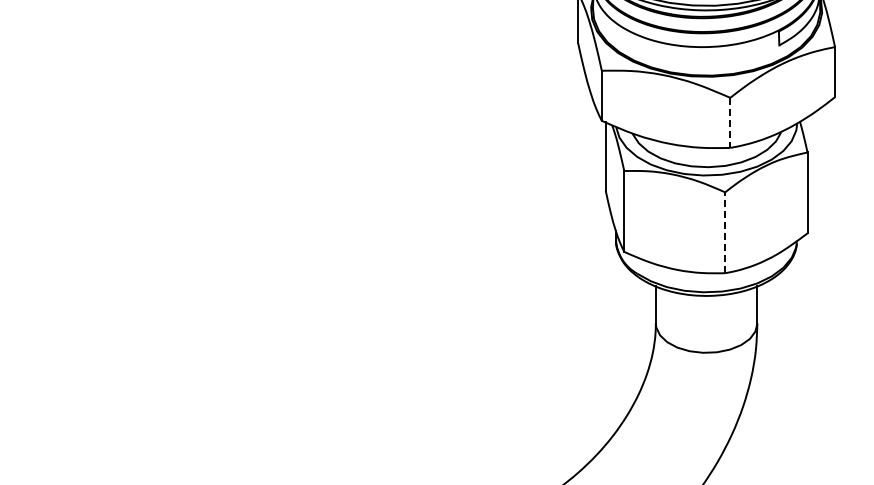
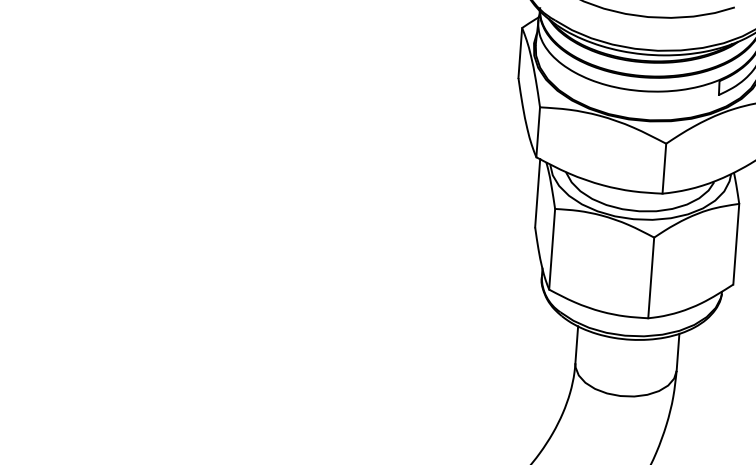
line: (730, 123) -> (664, 169), dashed -> solid
line: (725, 232) -> (651, 277), dashed -> solid

